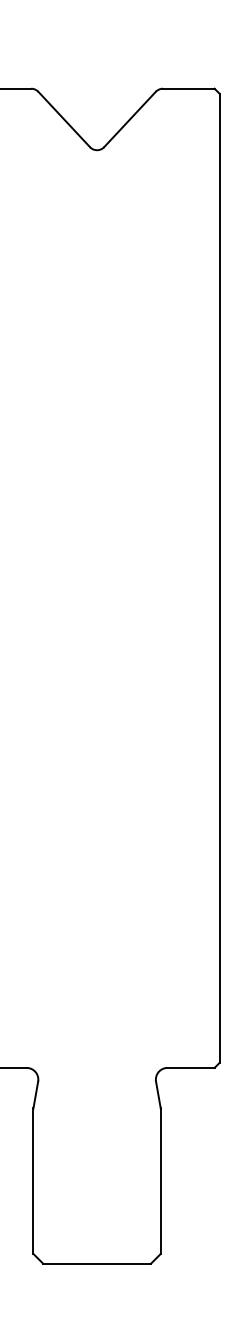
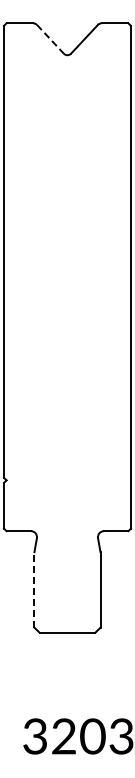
line: (64, 119) -> (50, 39), solid -> dashed
line: (33, 1180) -> (34, 589), solid -> dashed

